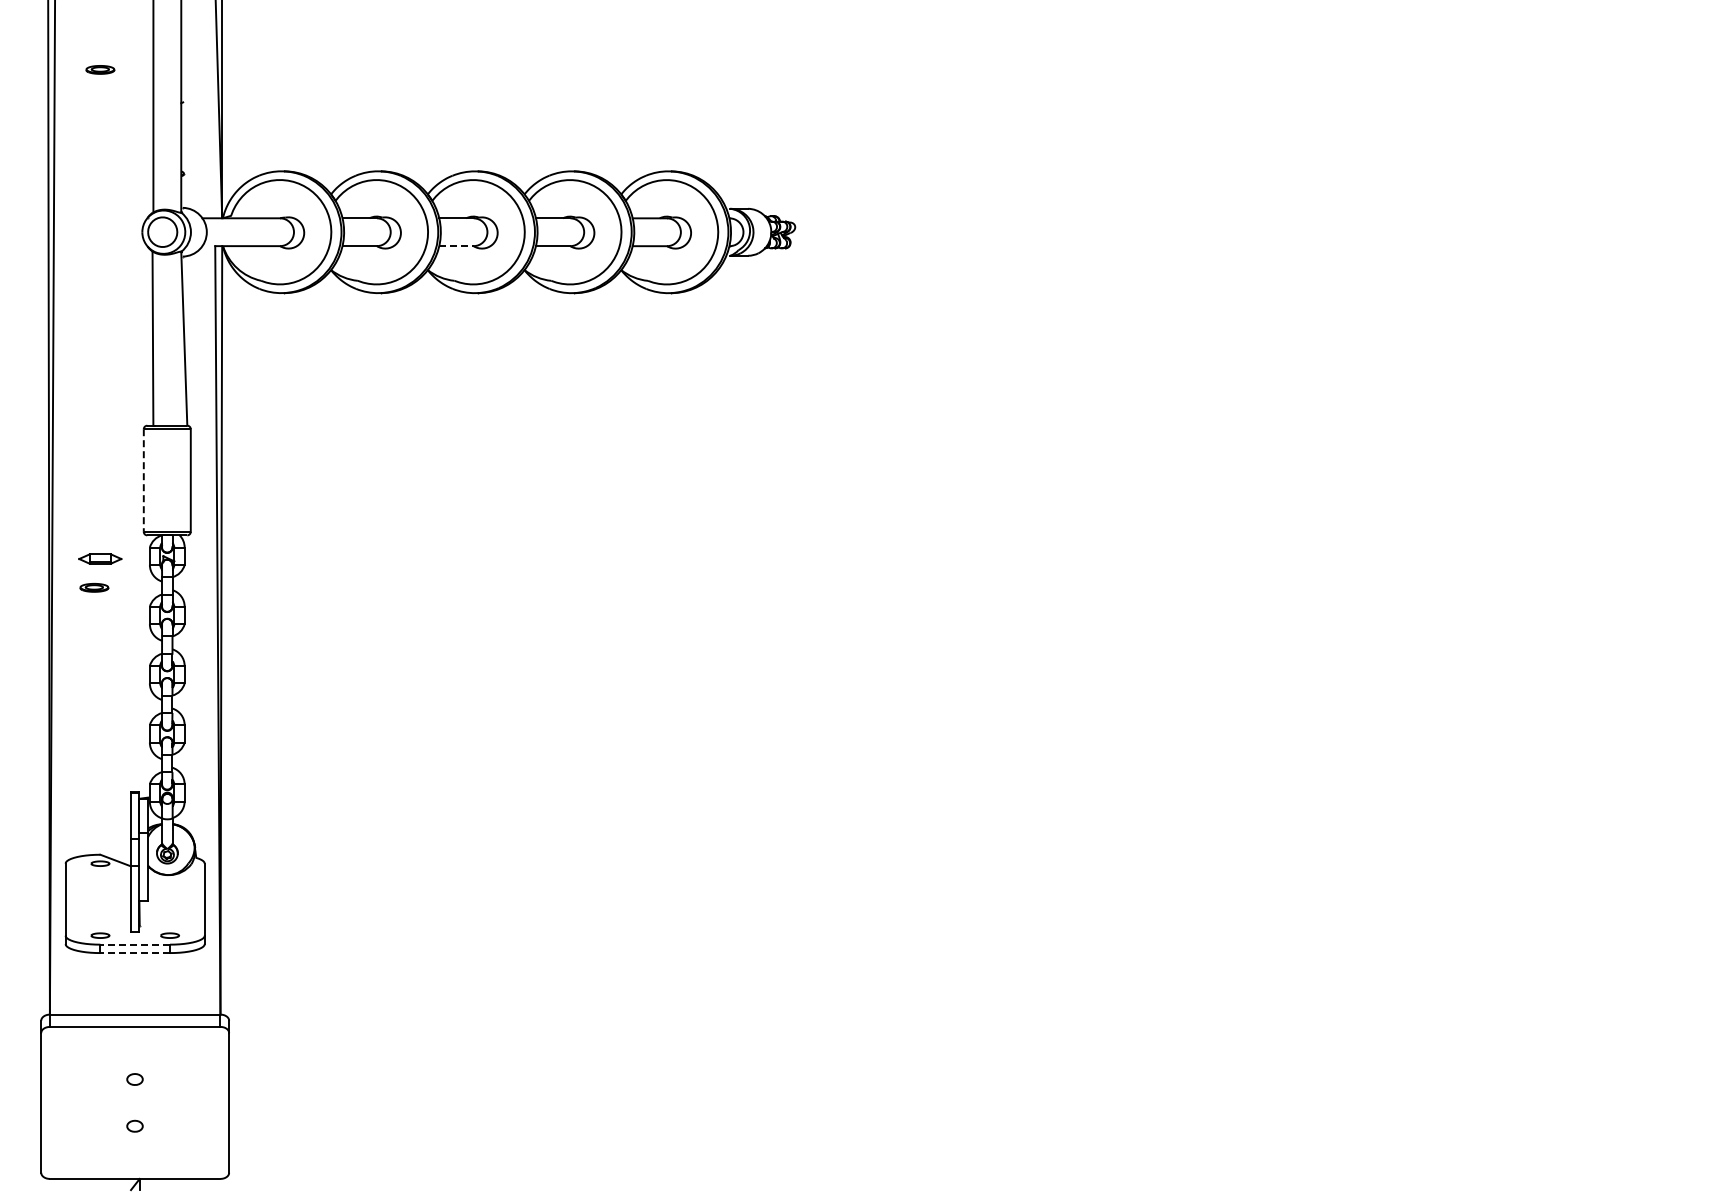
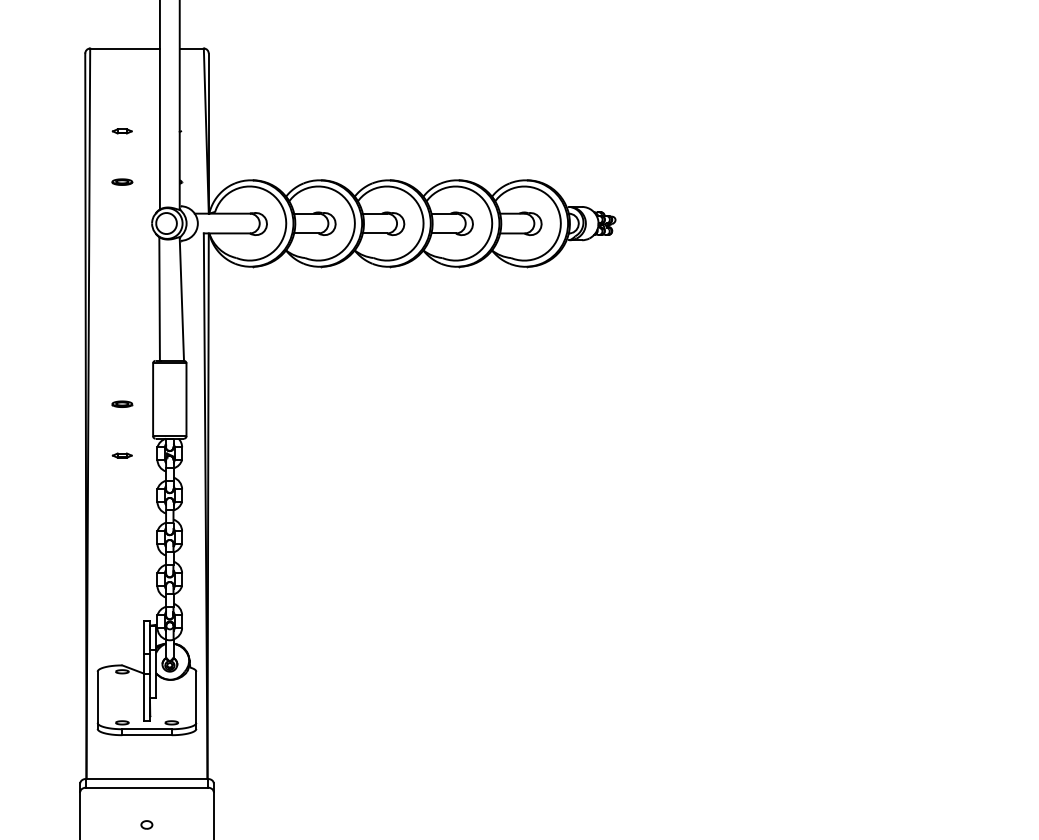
part: (100, 69) -> (122, 181), moved
part: (100, 102) -> (122, 131), added
line: (456, 246) -> (375, 233), dashed -> solid
line: (143, 481) -> (152, 400), dashed -> solid
part: (100, 559) -> (122, 455), size x0.62
part: (94, 587) -> (122, 404), moved
line: (135, 944) -> (147, 729), dashed -> solid
line: (135, 953) -> (147, 735), dashed -> solid

